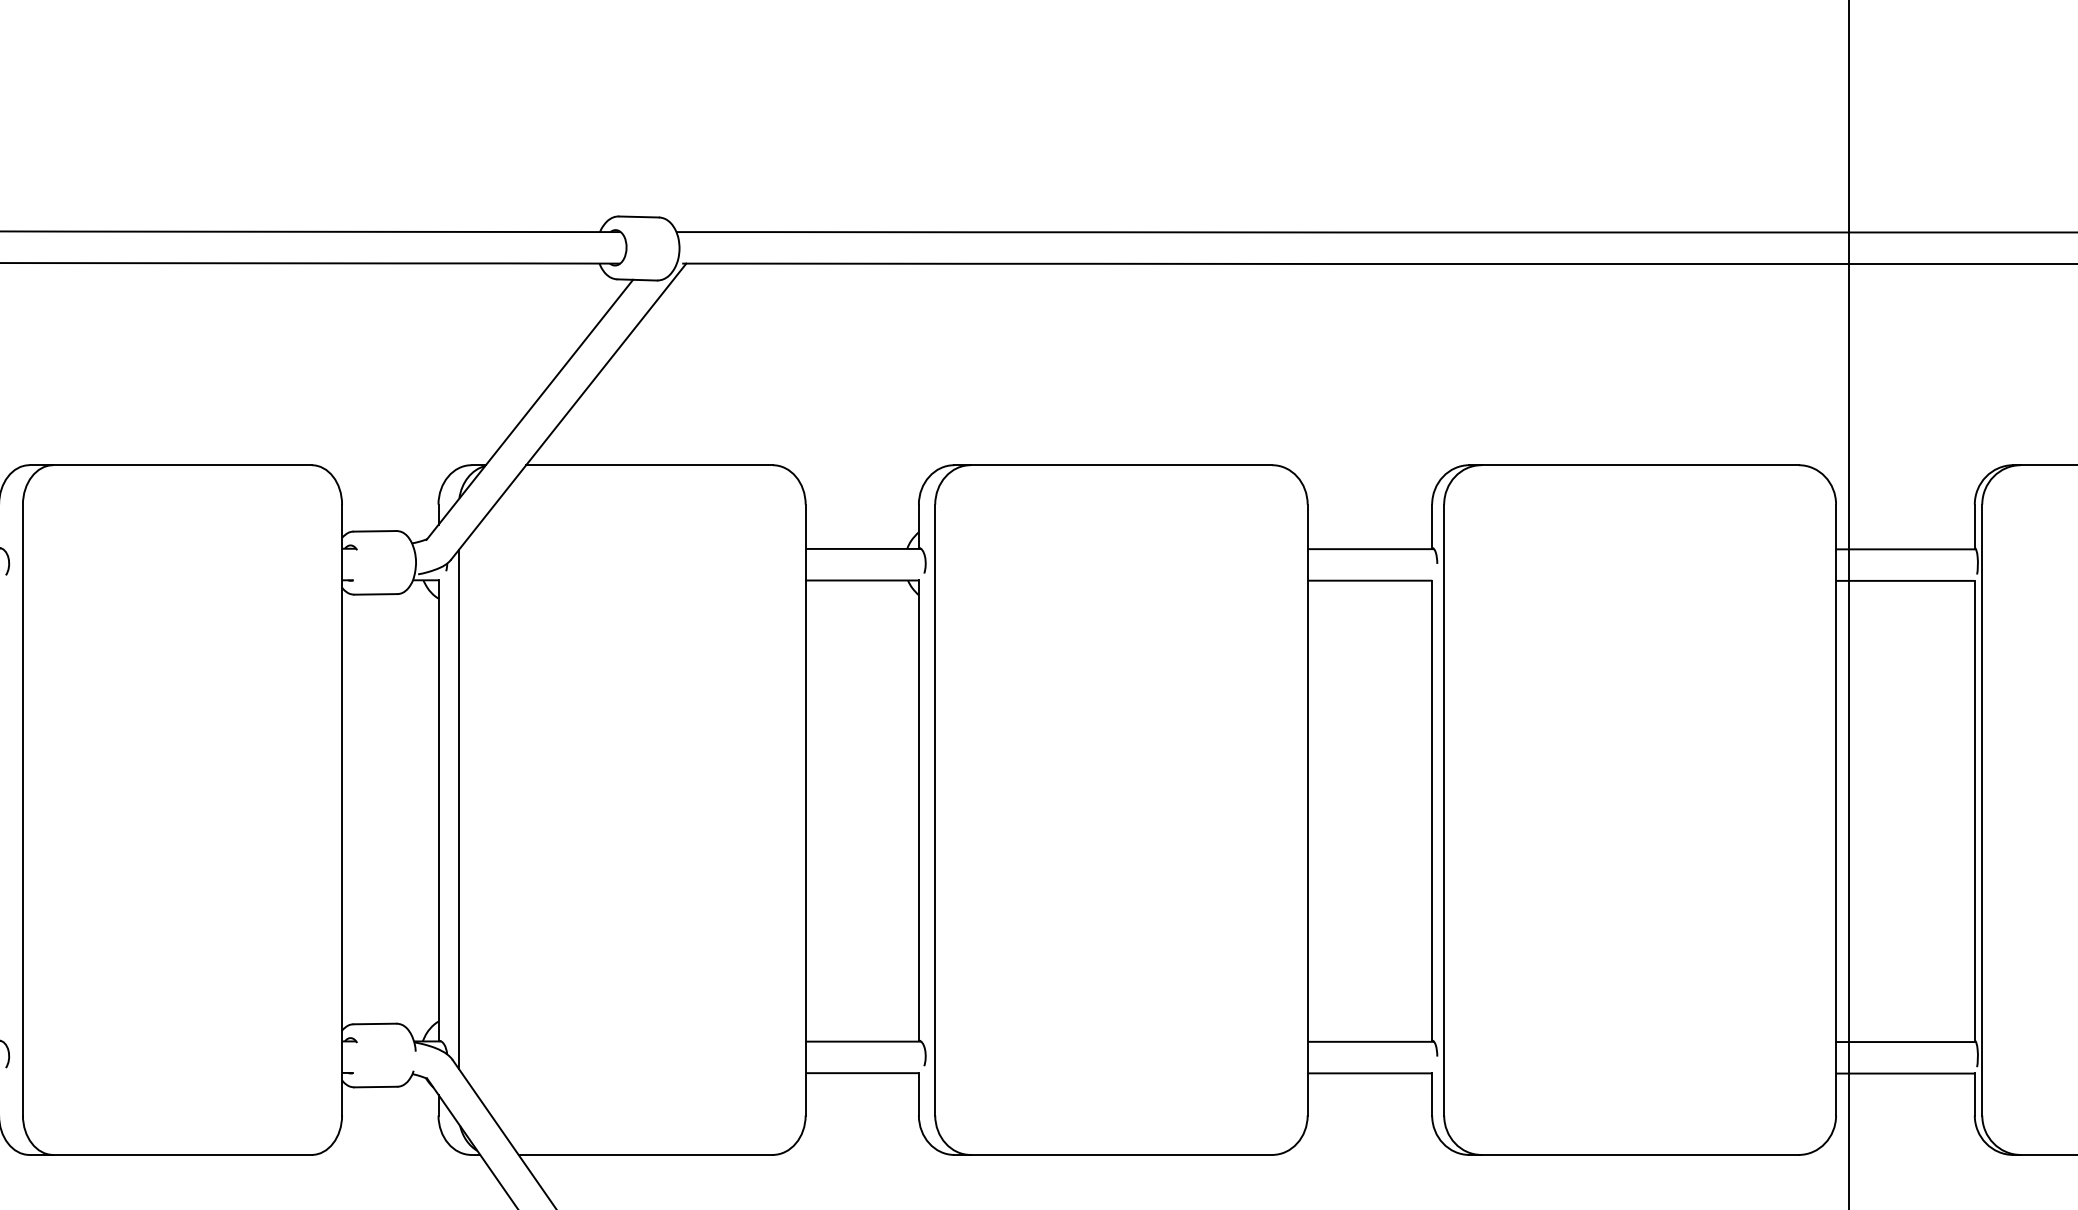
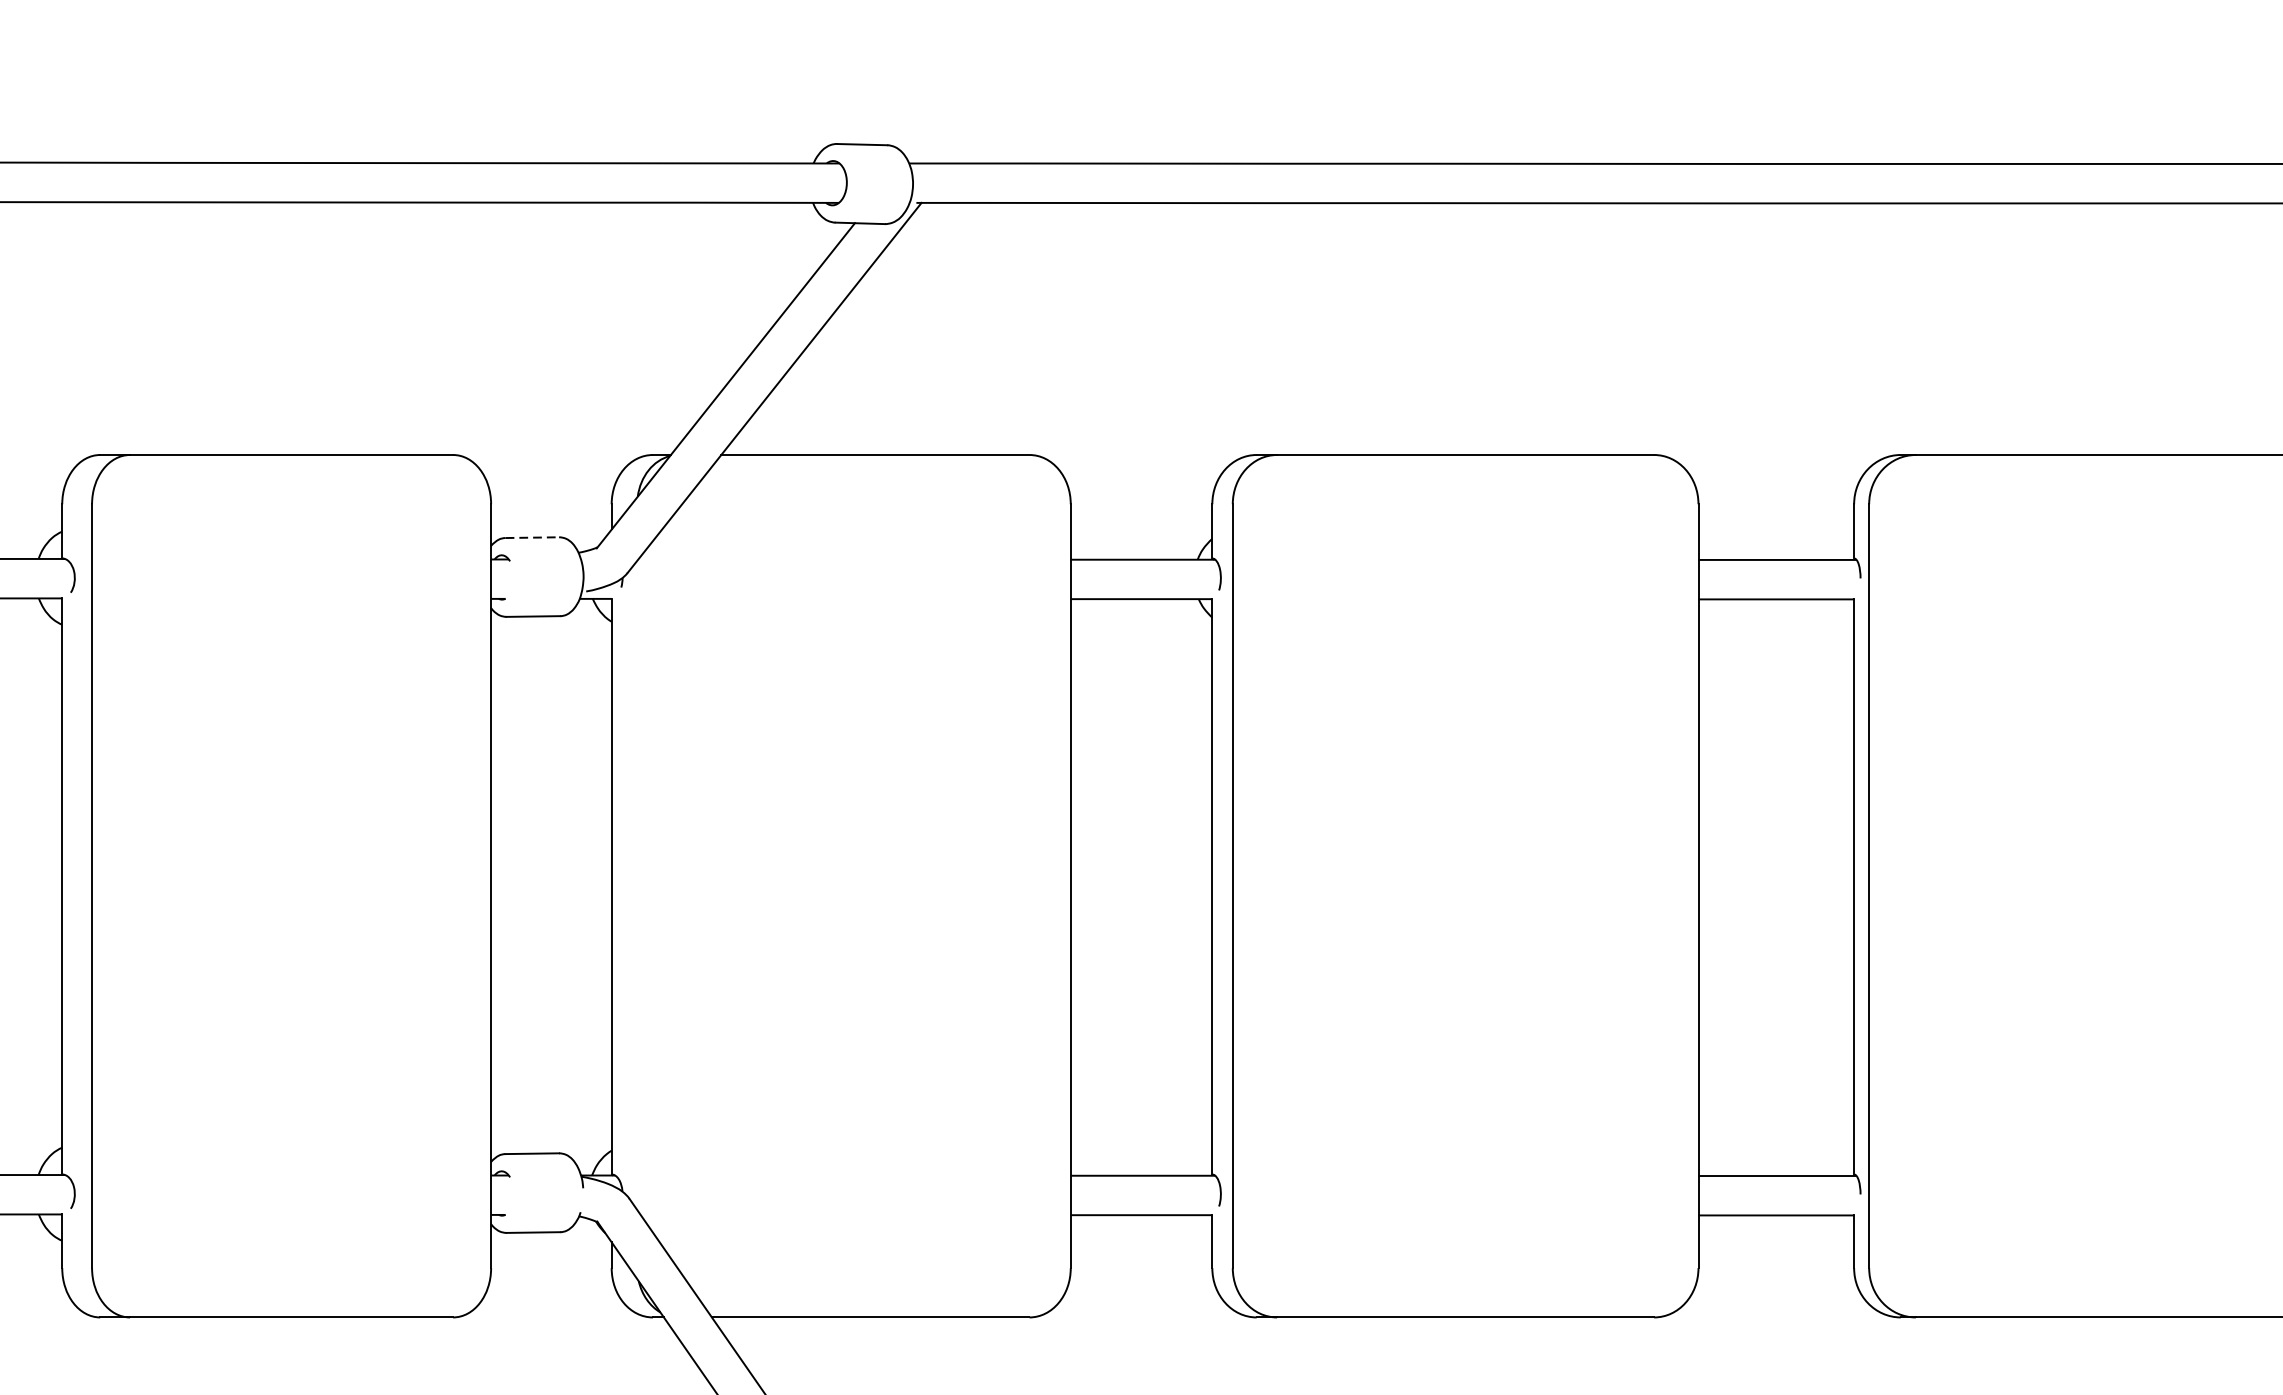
line: (375, 531) -> (532, 537), solid -> dashed
line: (458, 809) -> (636, 885), removed

